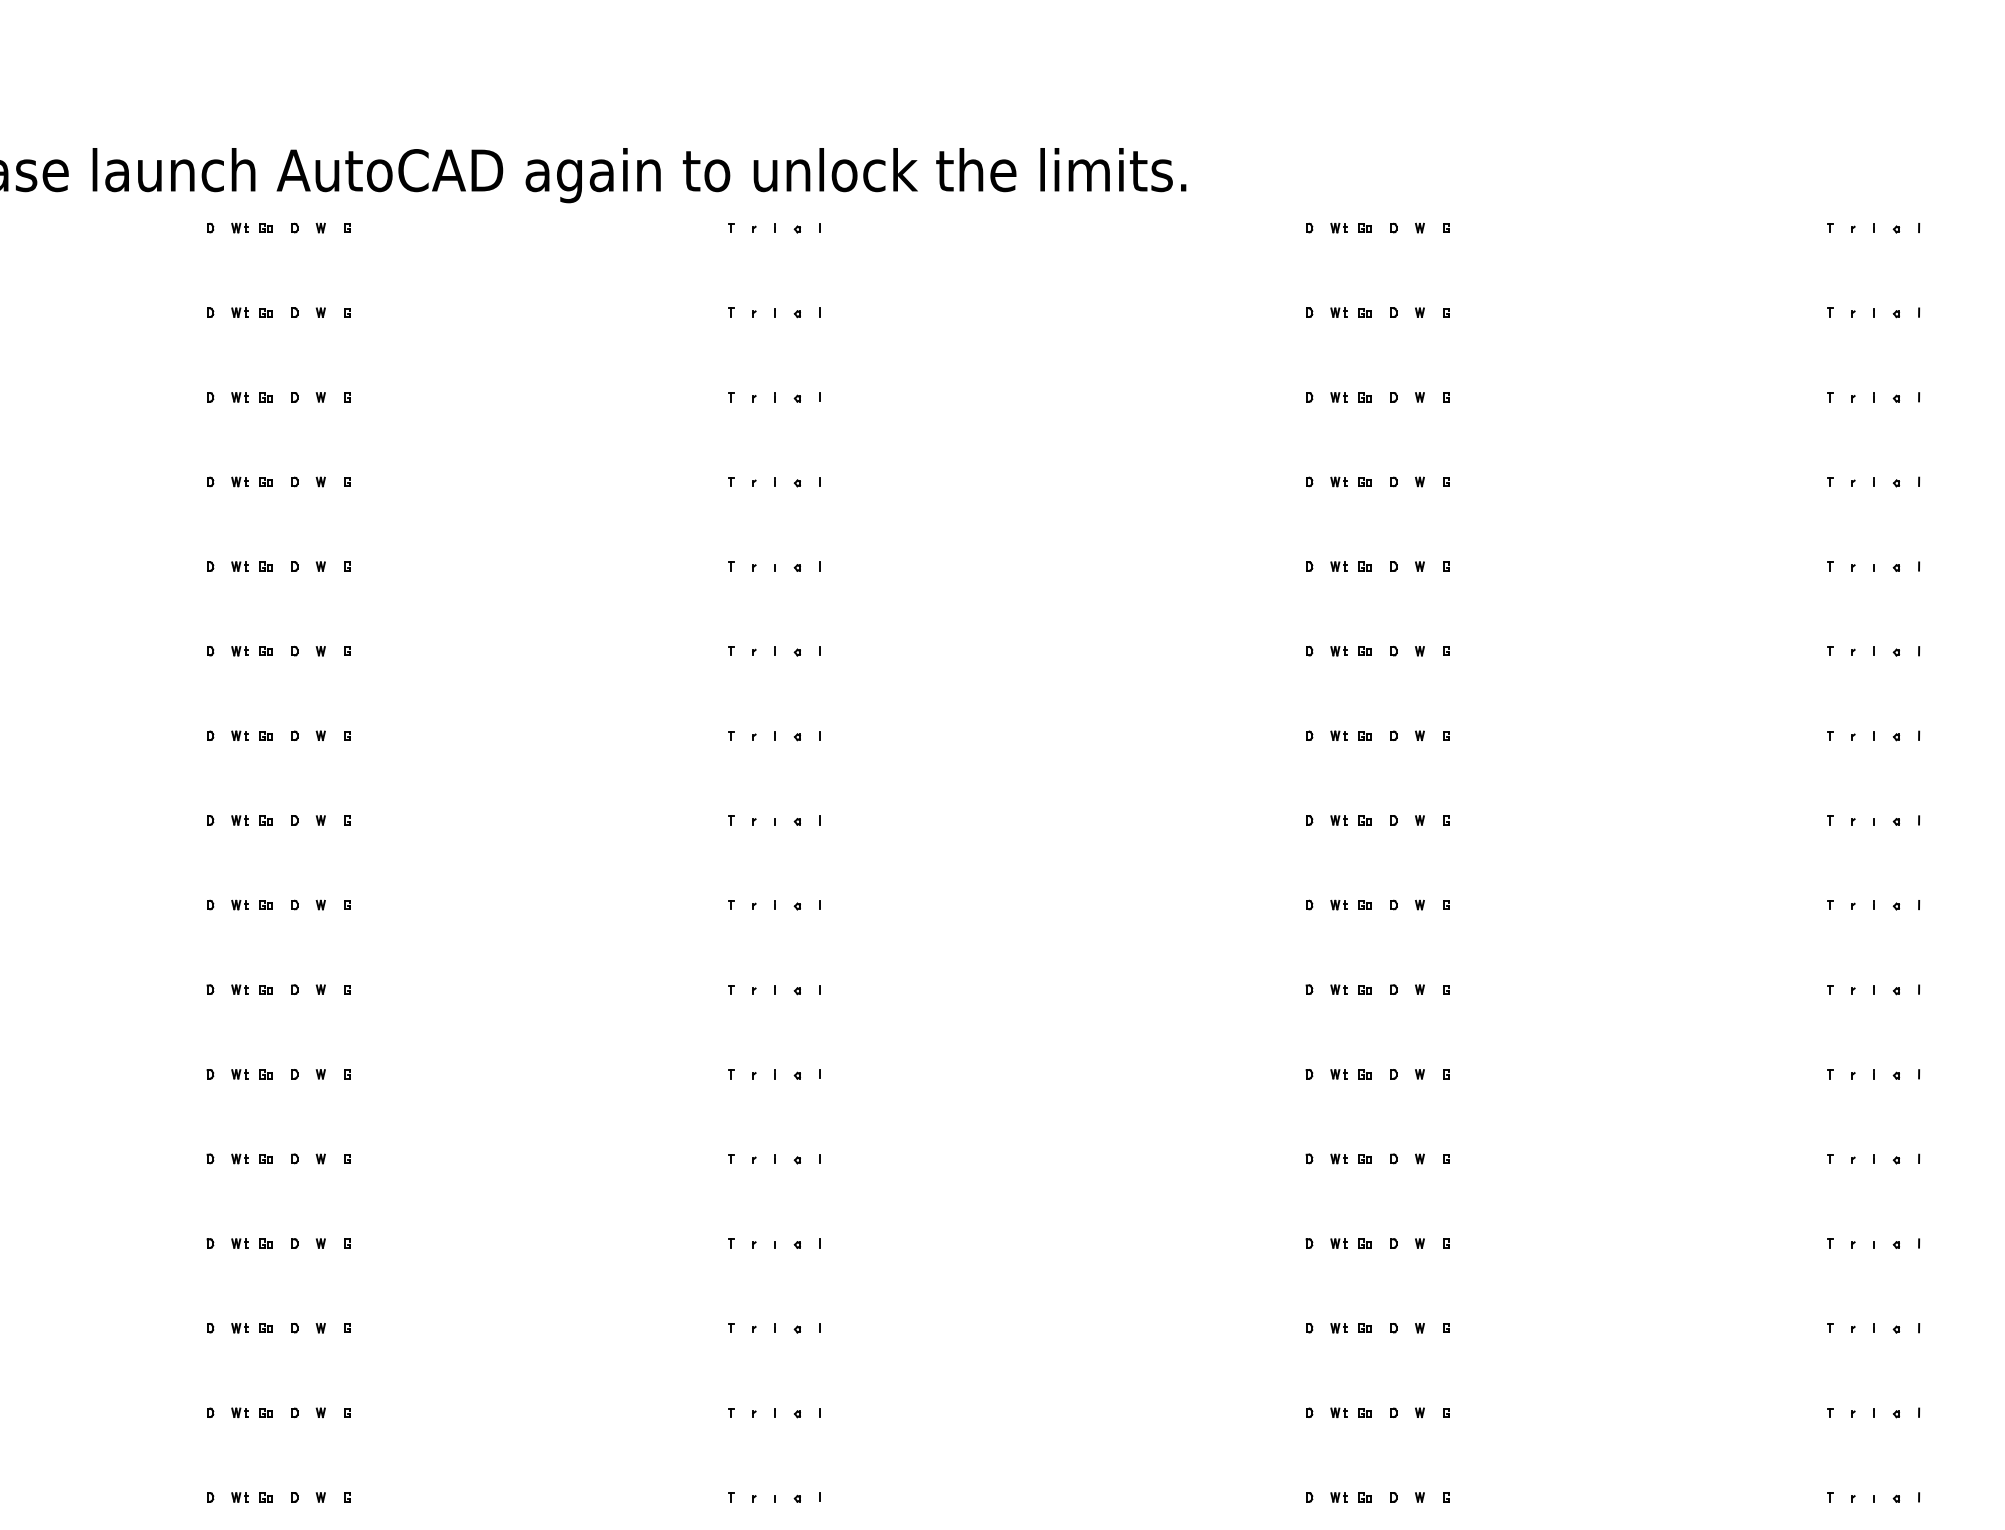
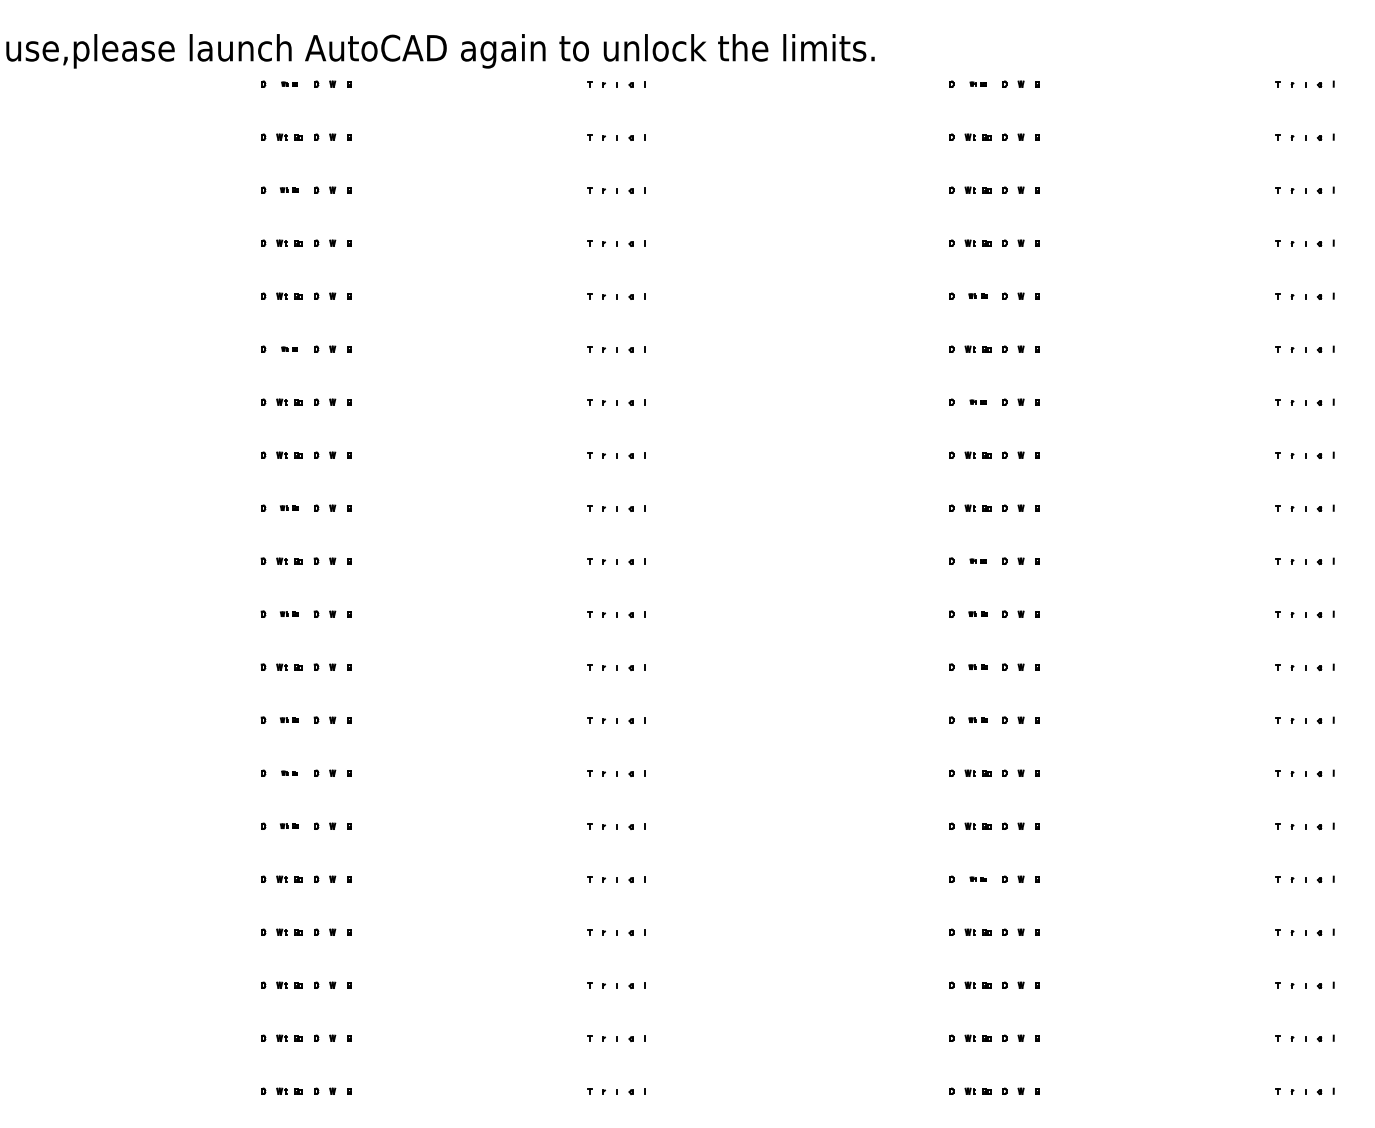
part: (251, 226) -> (289, 83), size x0.6
part: (1350, 226) -> (977, 83), size x0.6
part: (251, 396) -> (289, 189), size x0.7
part: (1350, 565) -> (977, 295), size x0.7
part: (251, 650) -> (289, 348), size x0.6
part: (1350, 734) -> (977, 401), size x0.6
part: (251, 903) -> (289, 507), size x0.7
part: (1350, 988) -> (977, 560), size x0.6
part: (251, 1073) -> (289, 613), size x0.7
part: (1350, 1073) -> (977, 613), size x0.7
part: (1350, 1157) -> (977, 666), size x0.7
part: (251, 1242) -> (289, 719), size x0.7
part: (1350, 1242) -> (977, 719), size x0.7
part: (251, 1326) -> (289, 772), size x0.6
part: (251, 1411) -> (289, 825), size x0.7
part: (1350, 1496) -> (977, 878), size x0.6

